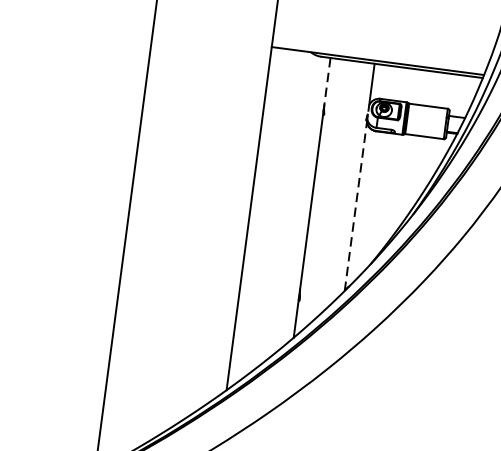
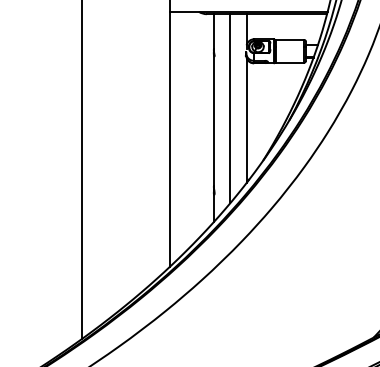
line: (327, 81) -> (213, 31), dashed -> solid
line: (336, 187) -> (230, 108), added
line: (355, 206) -> (246, 120), dashed -> solid

